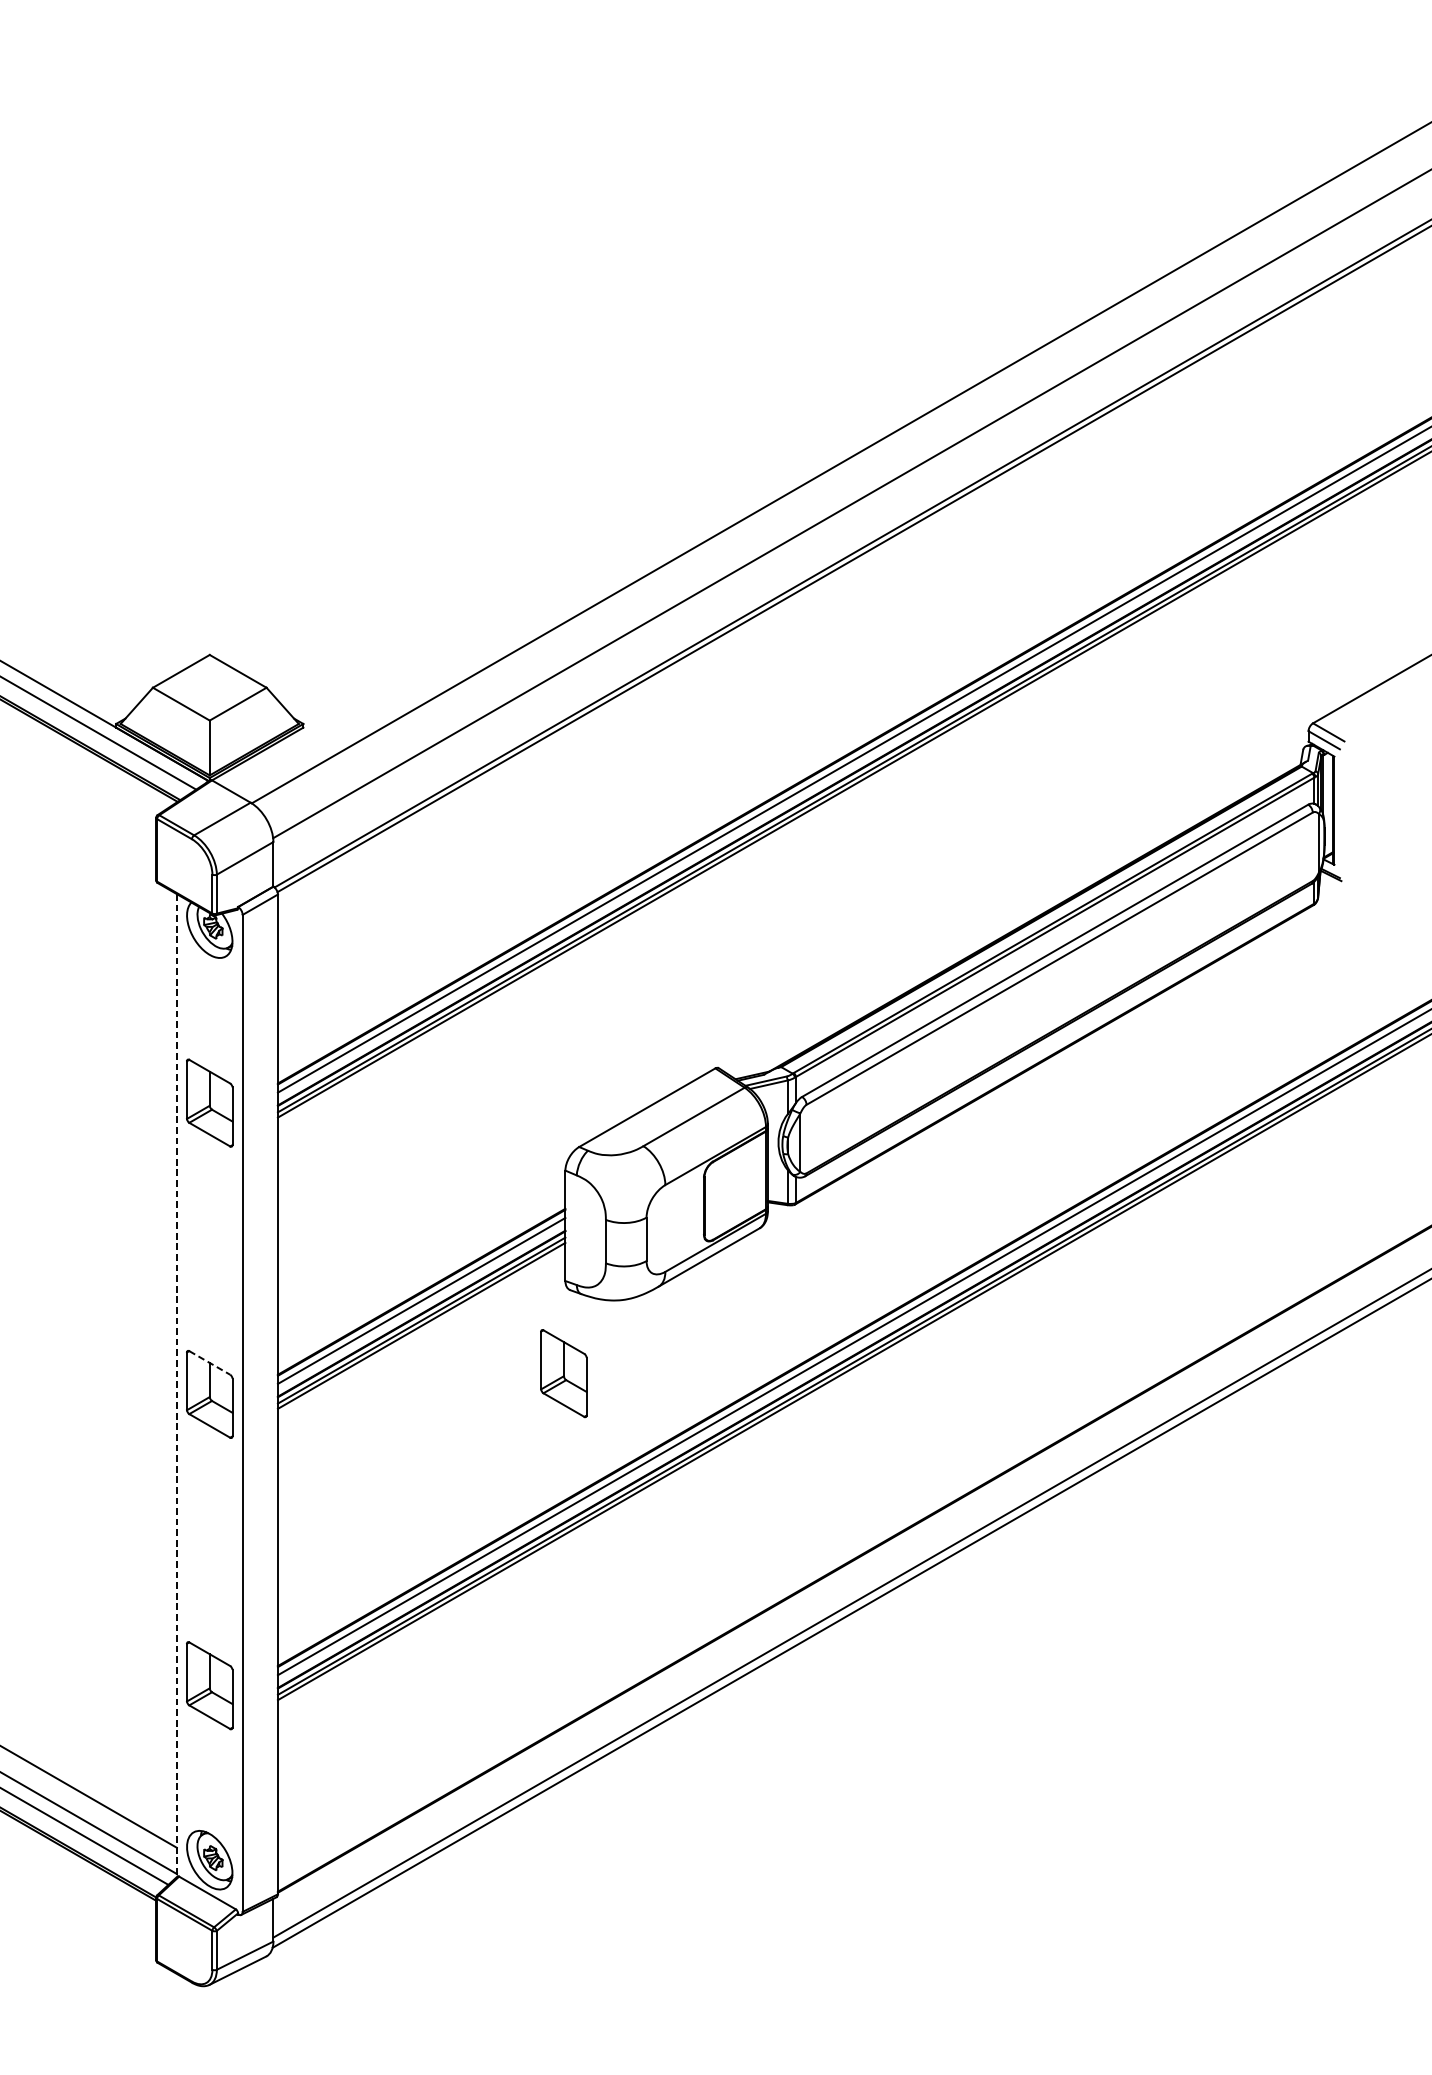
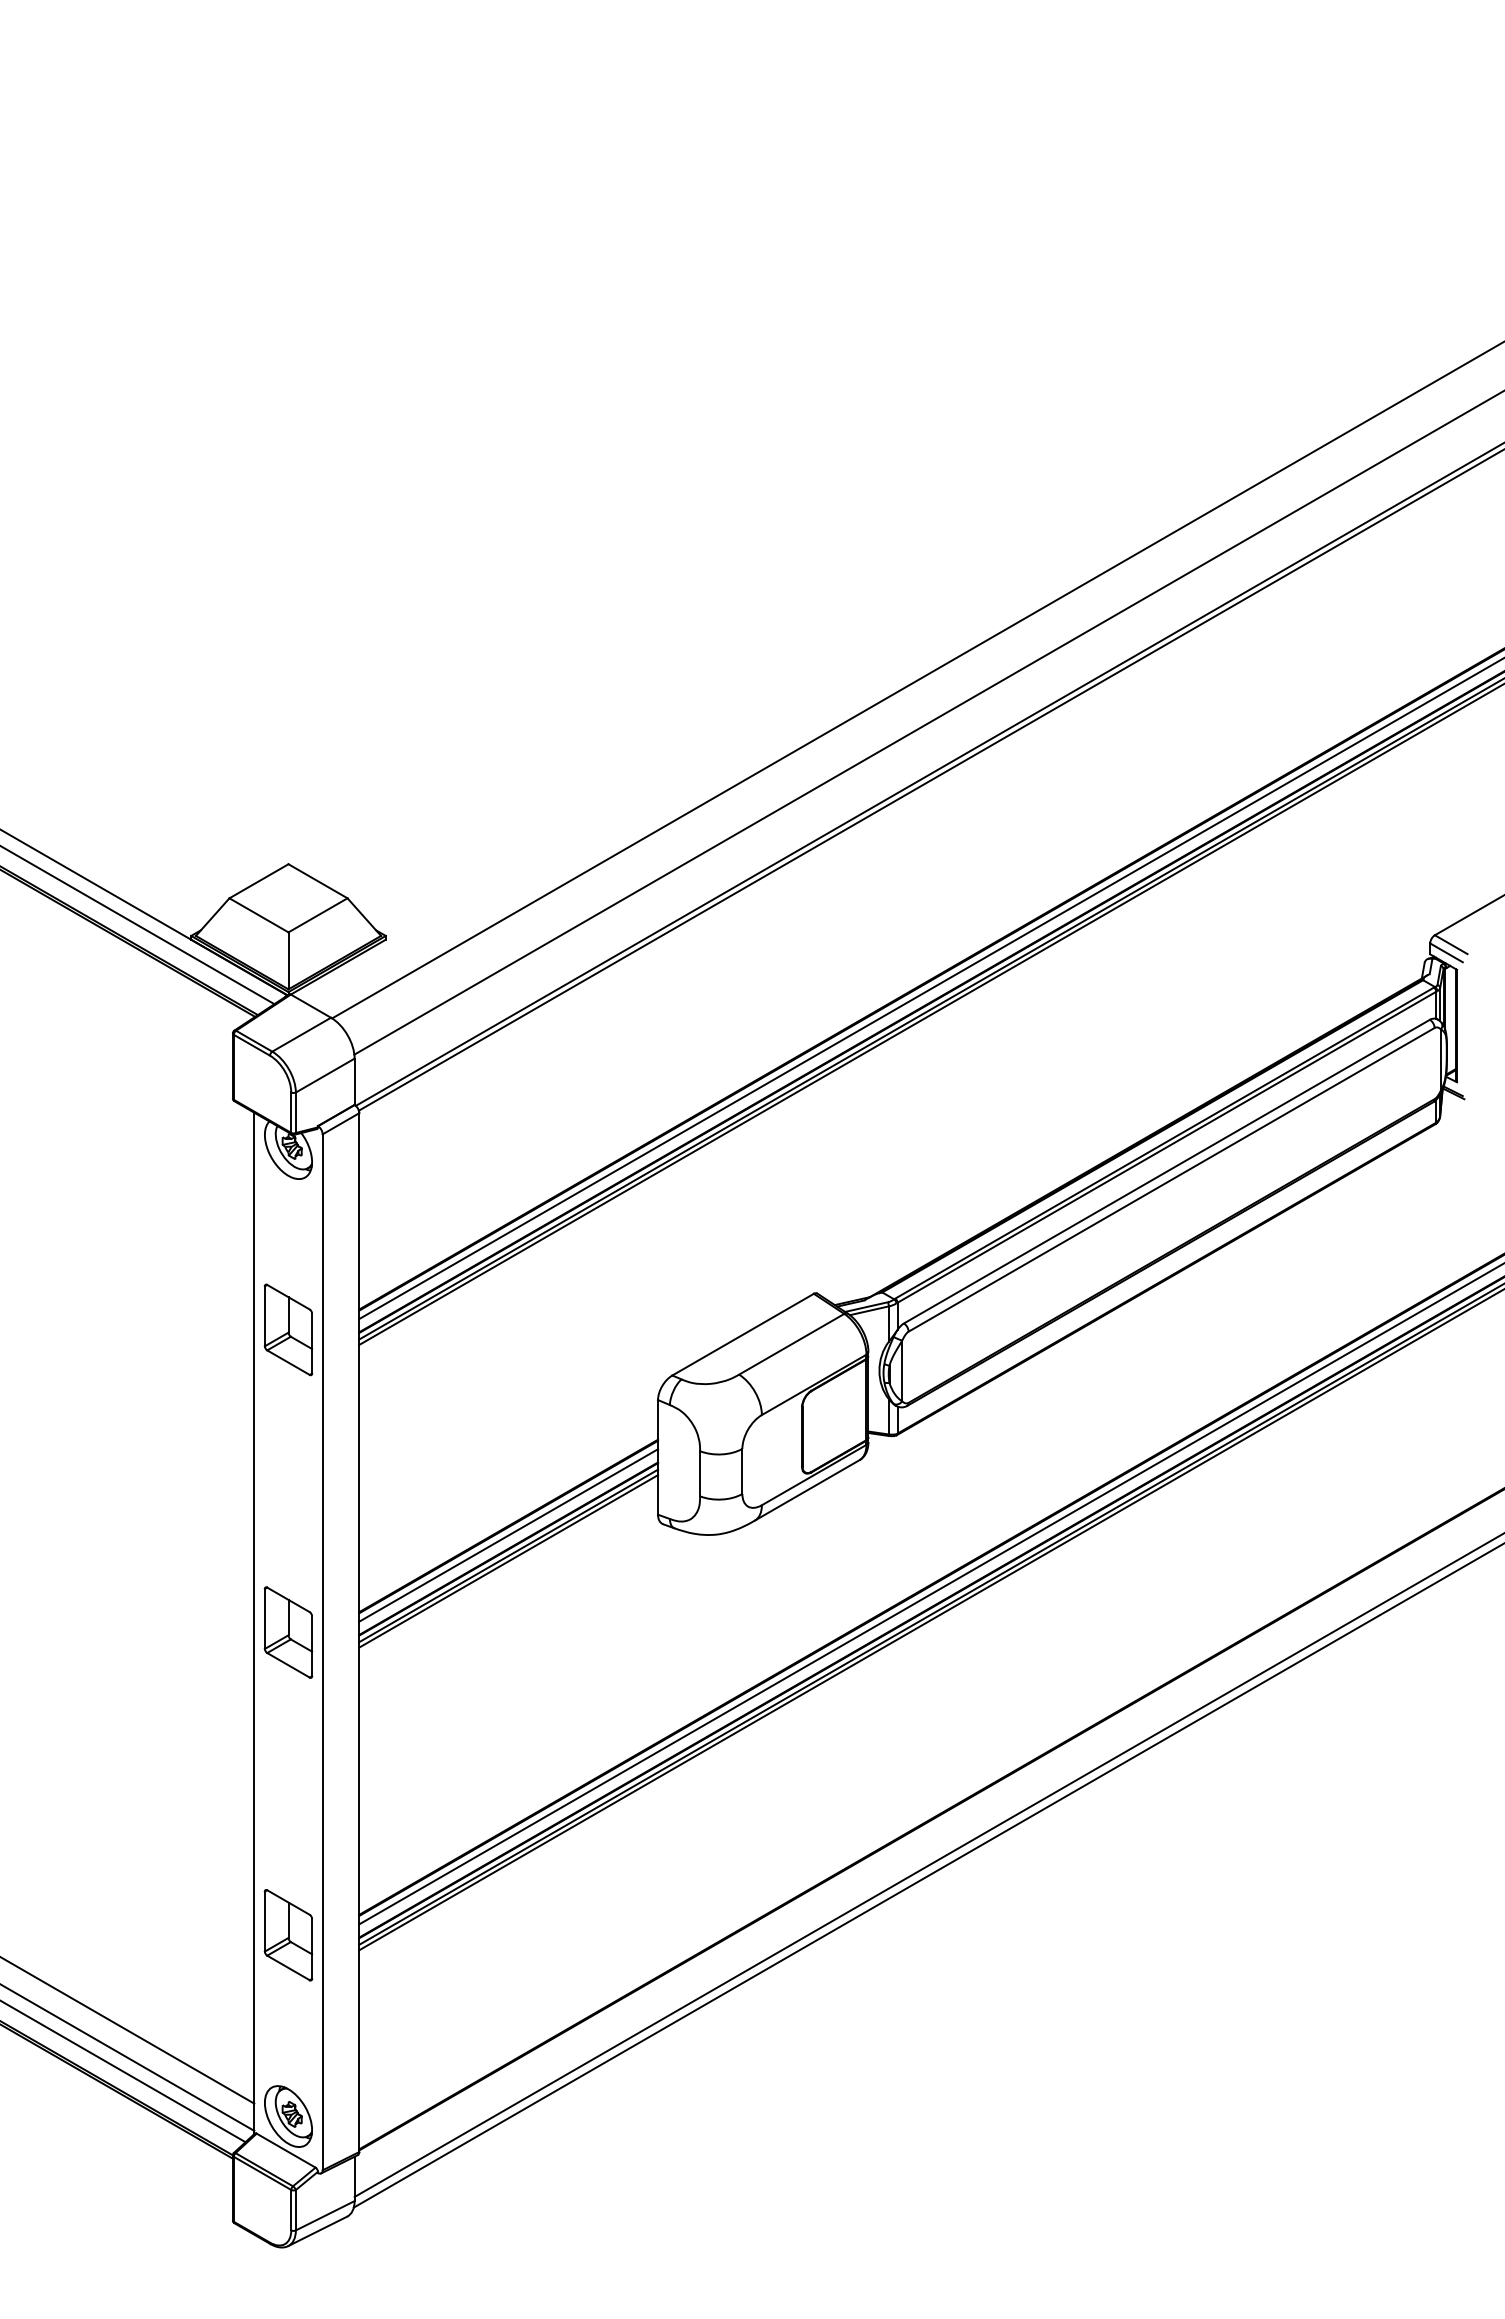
line: (209, 1362) -> (288, 1599), dashed -> solid
part: (563, 1373) -> (656, 1610), removed
line: (177, 1385) -> (254, 1623), dashed -> solid

